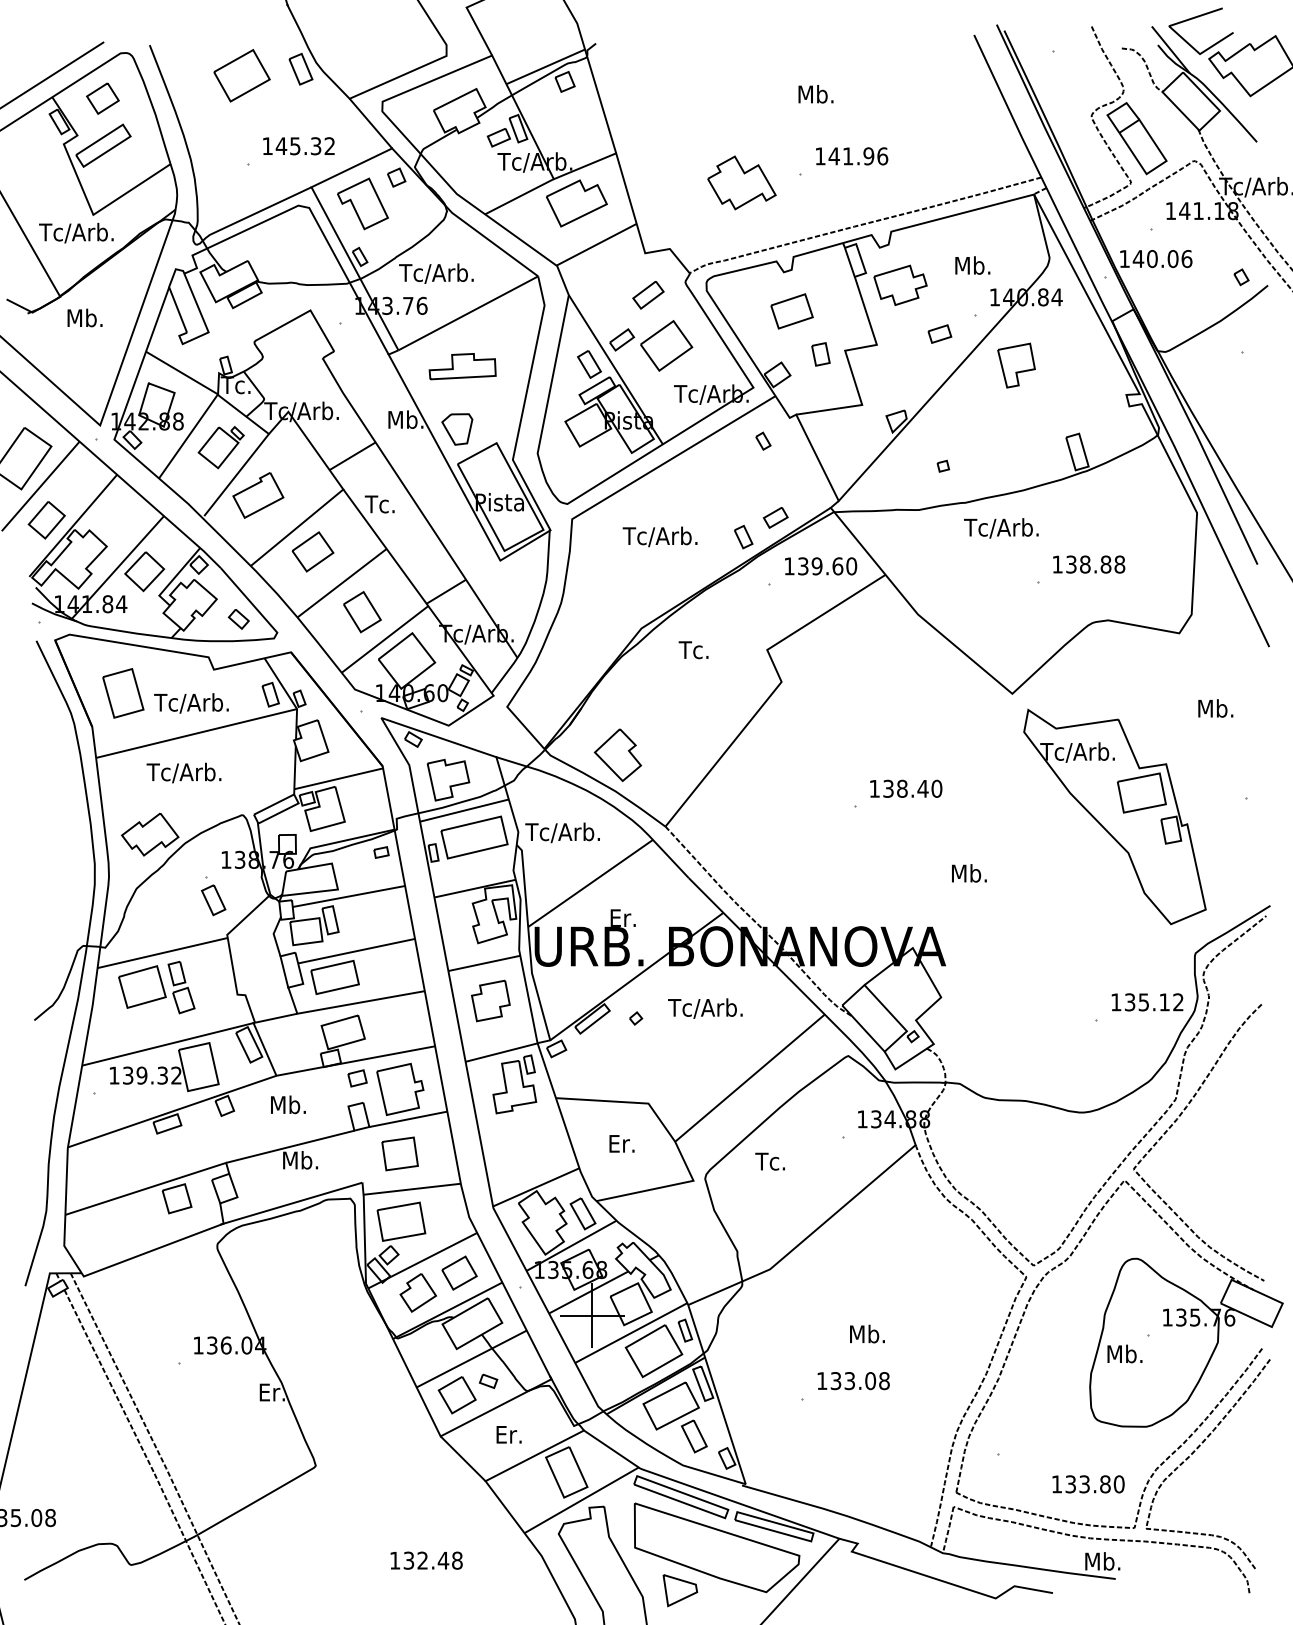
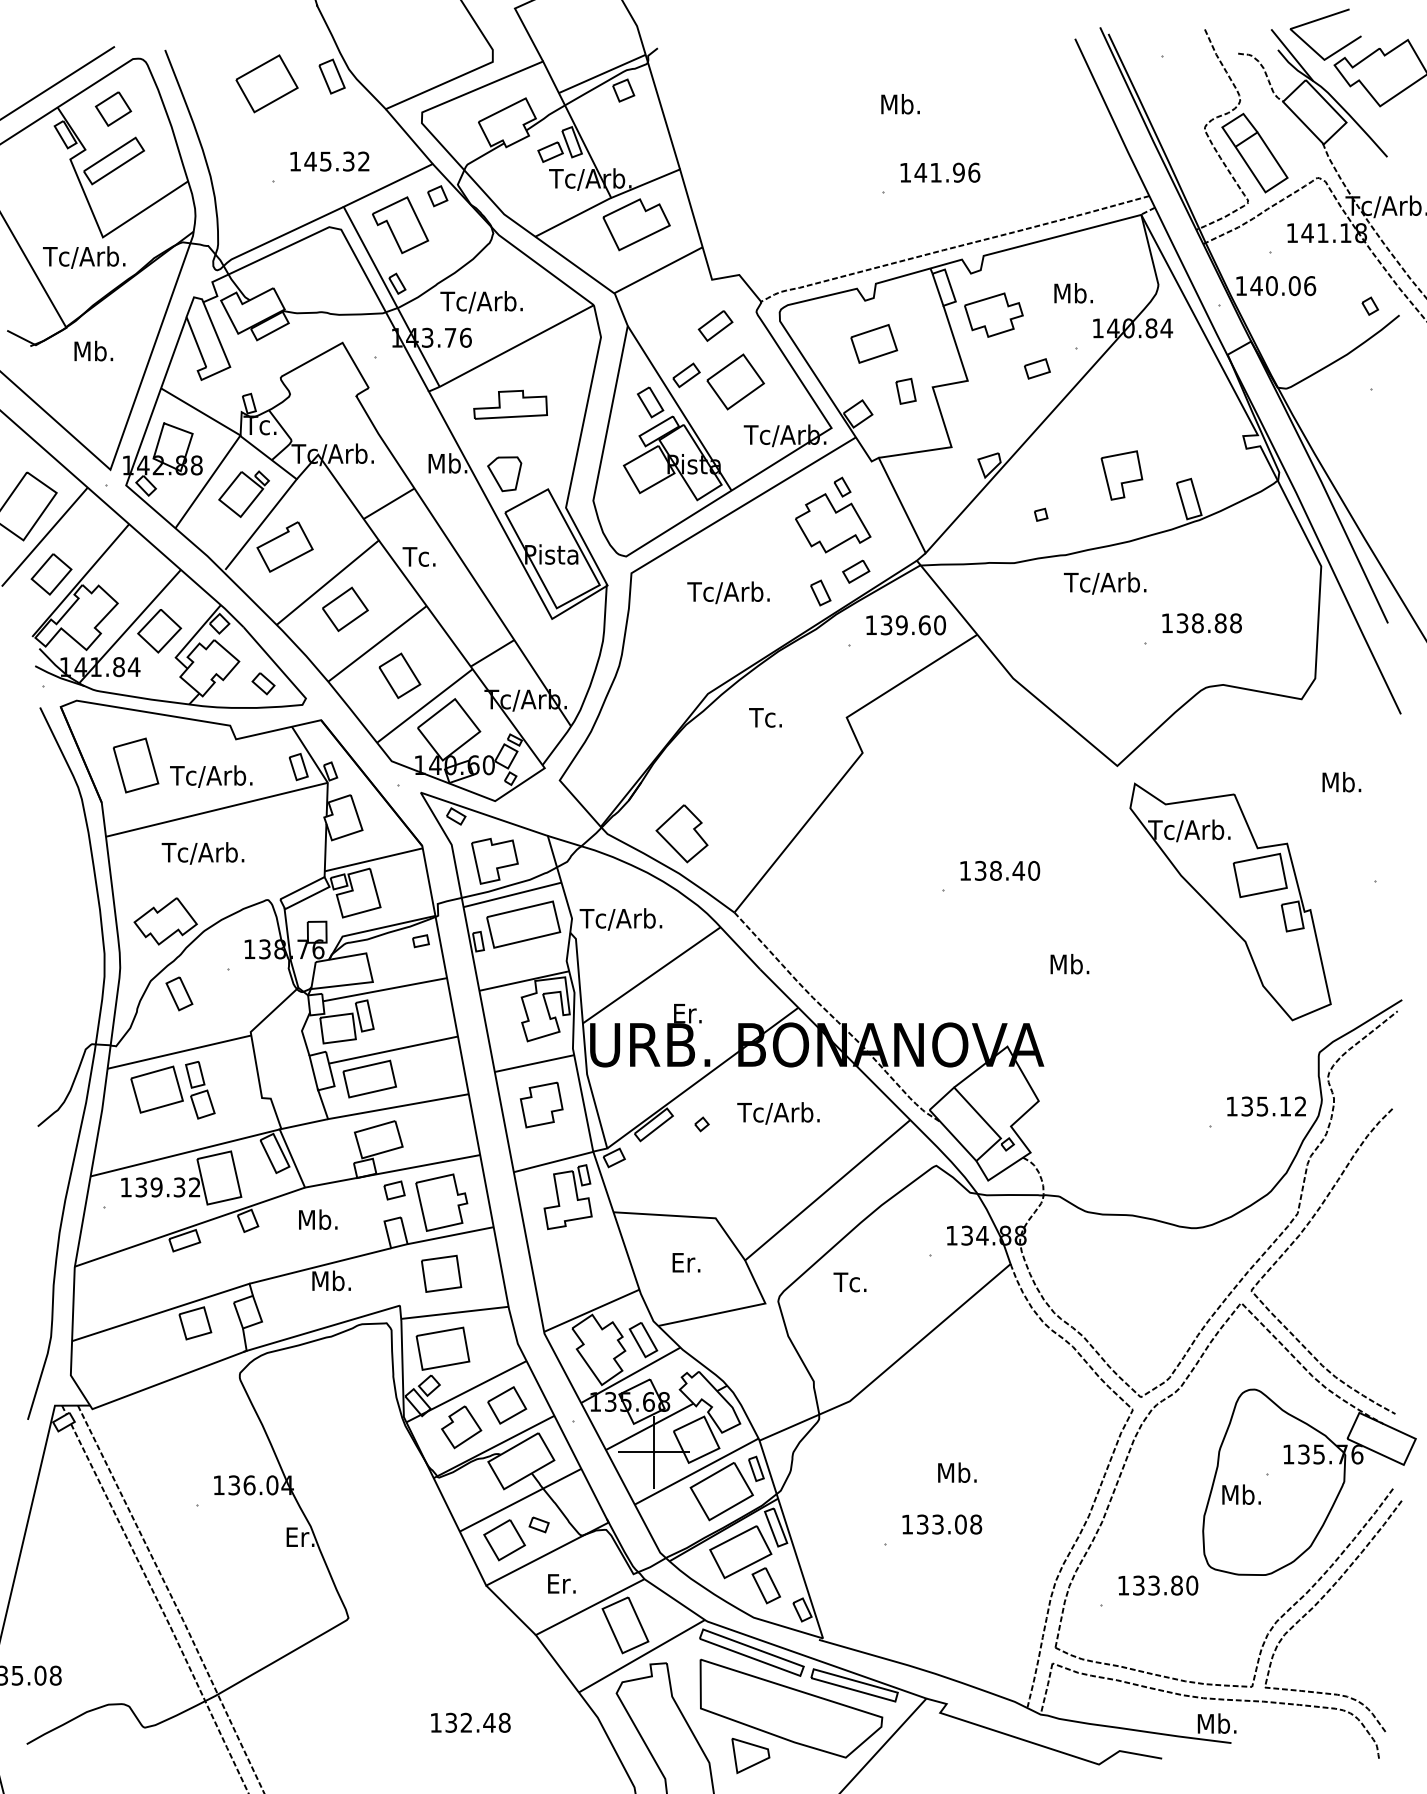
part: (741, 182) -> (832, 522), moved
part: (1016, 365) -> (1121, 475), moved
part: (213, 900) -> (179, 994), moved
text: (1088, 1484) -> (1158, 1585), moved

